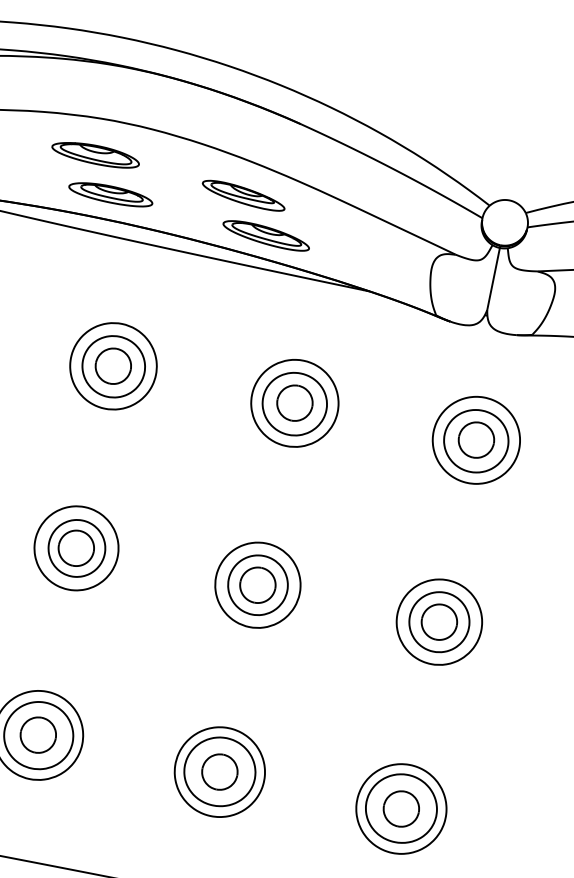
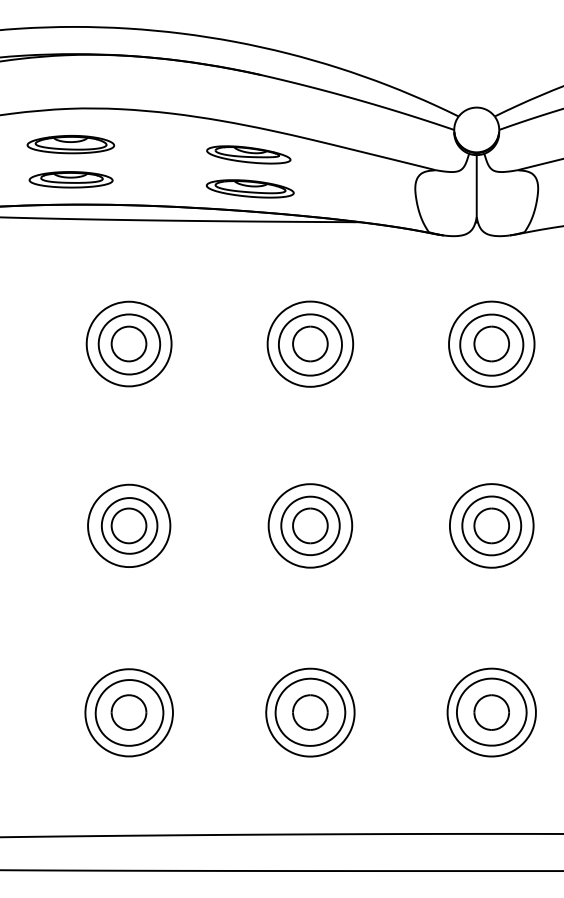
part: (110, 194) -> (70, 179), moved
part: (243, 195) -> (248, 154), moved

